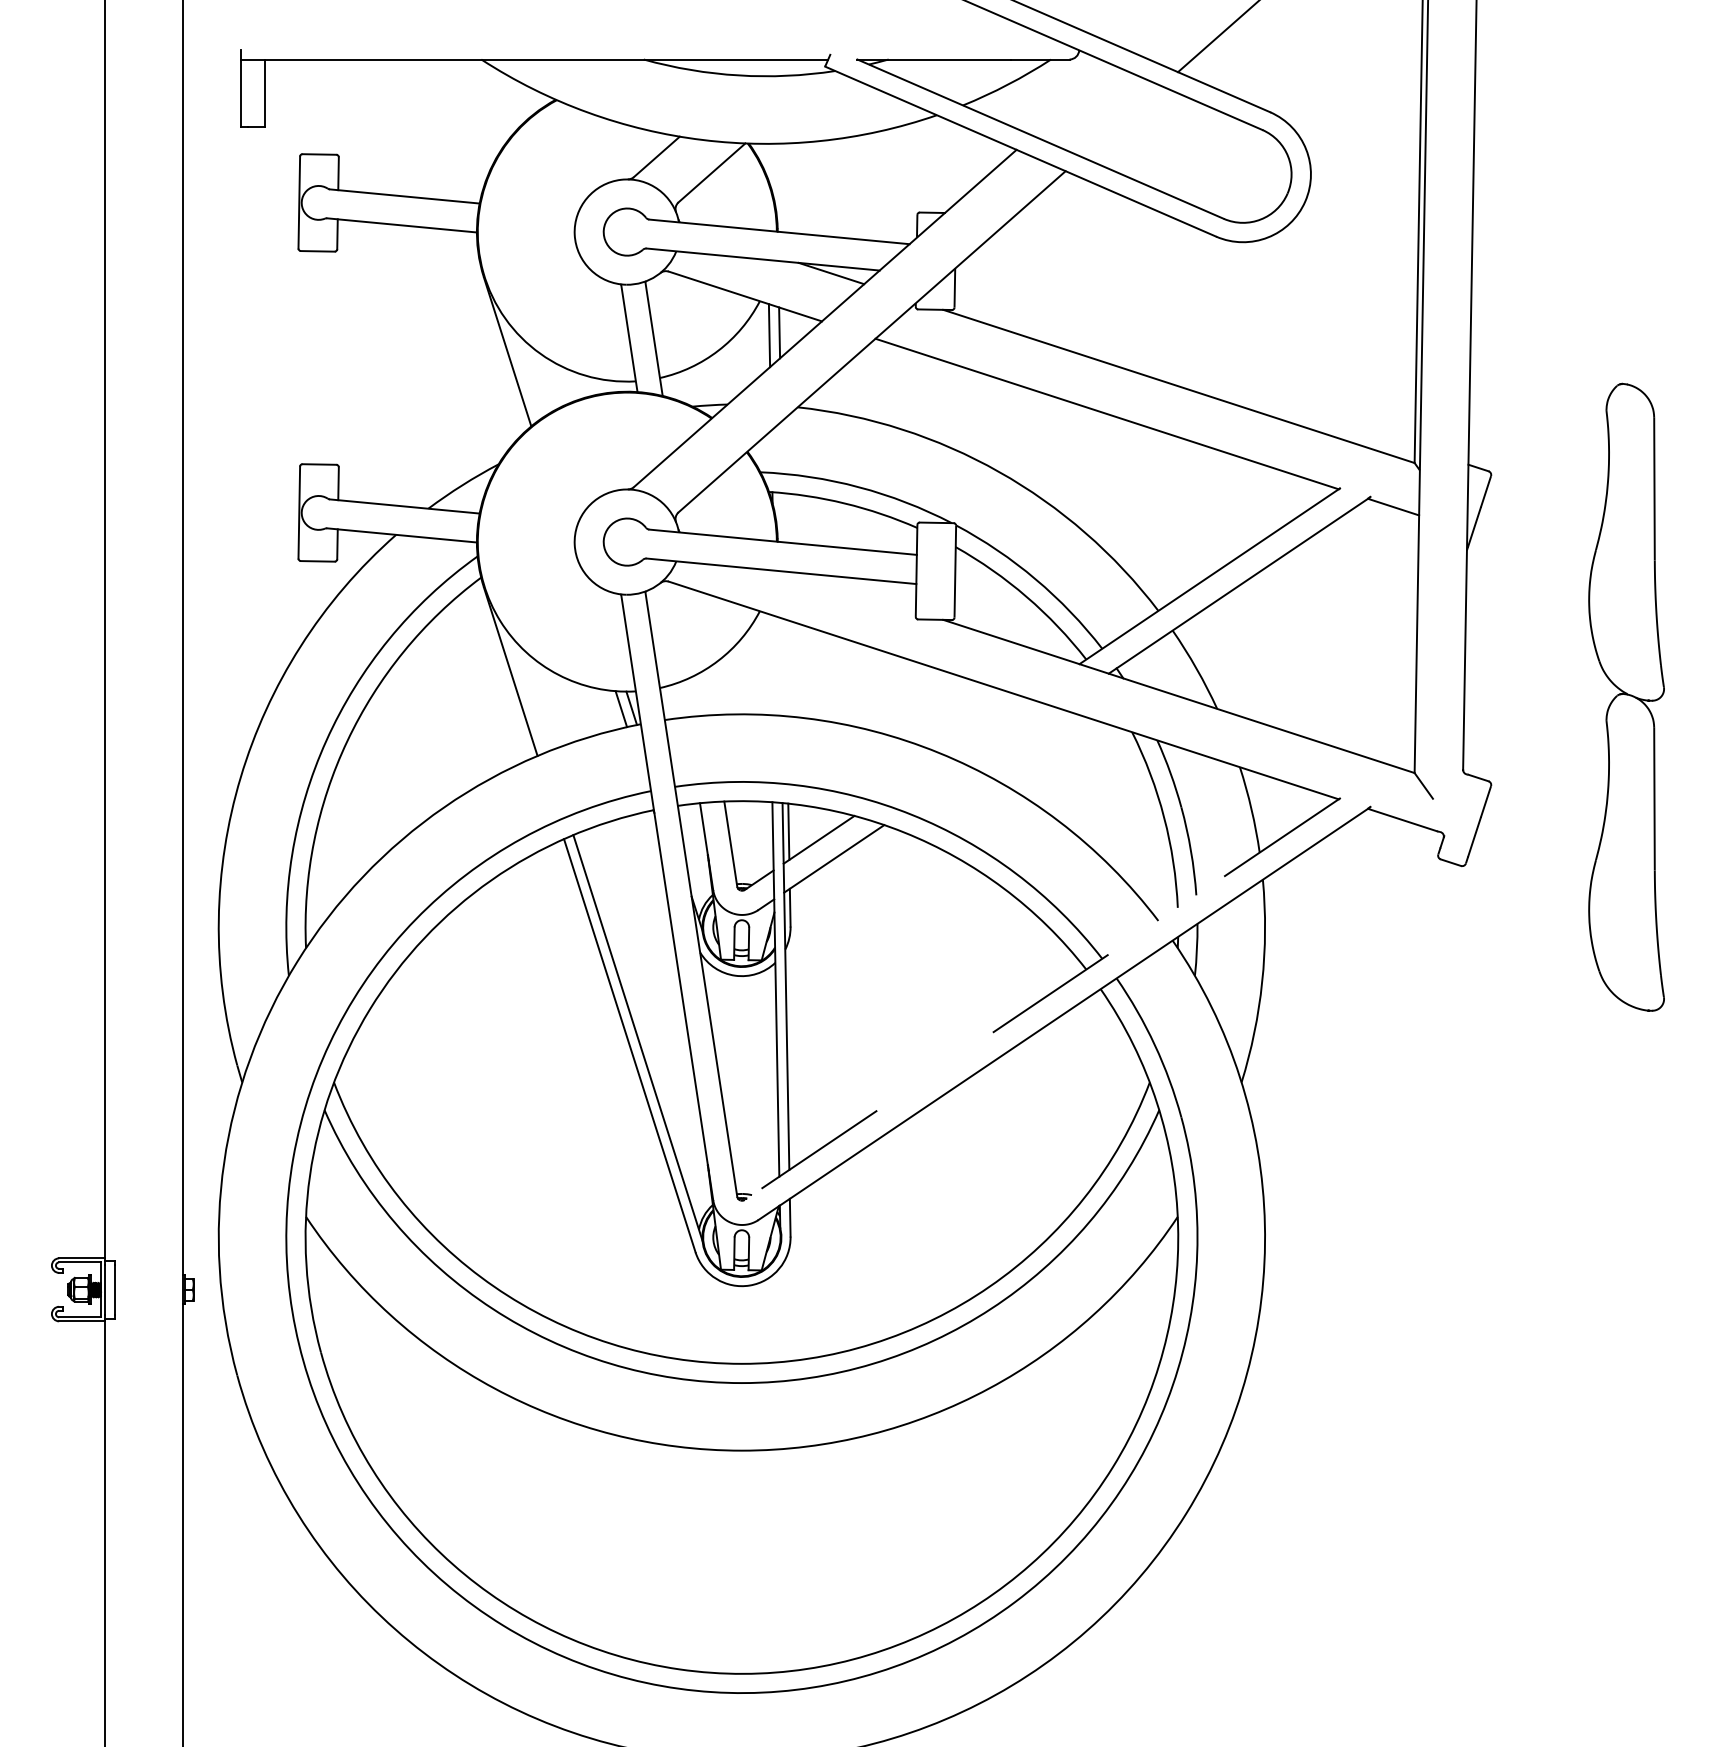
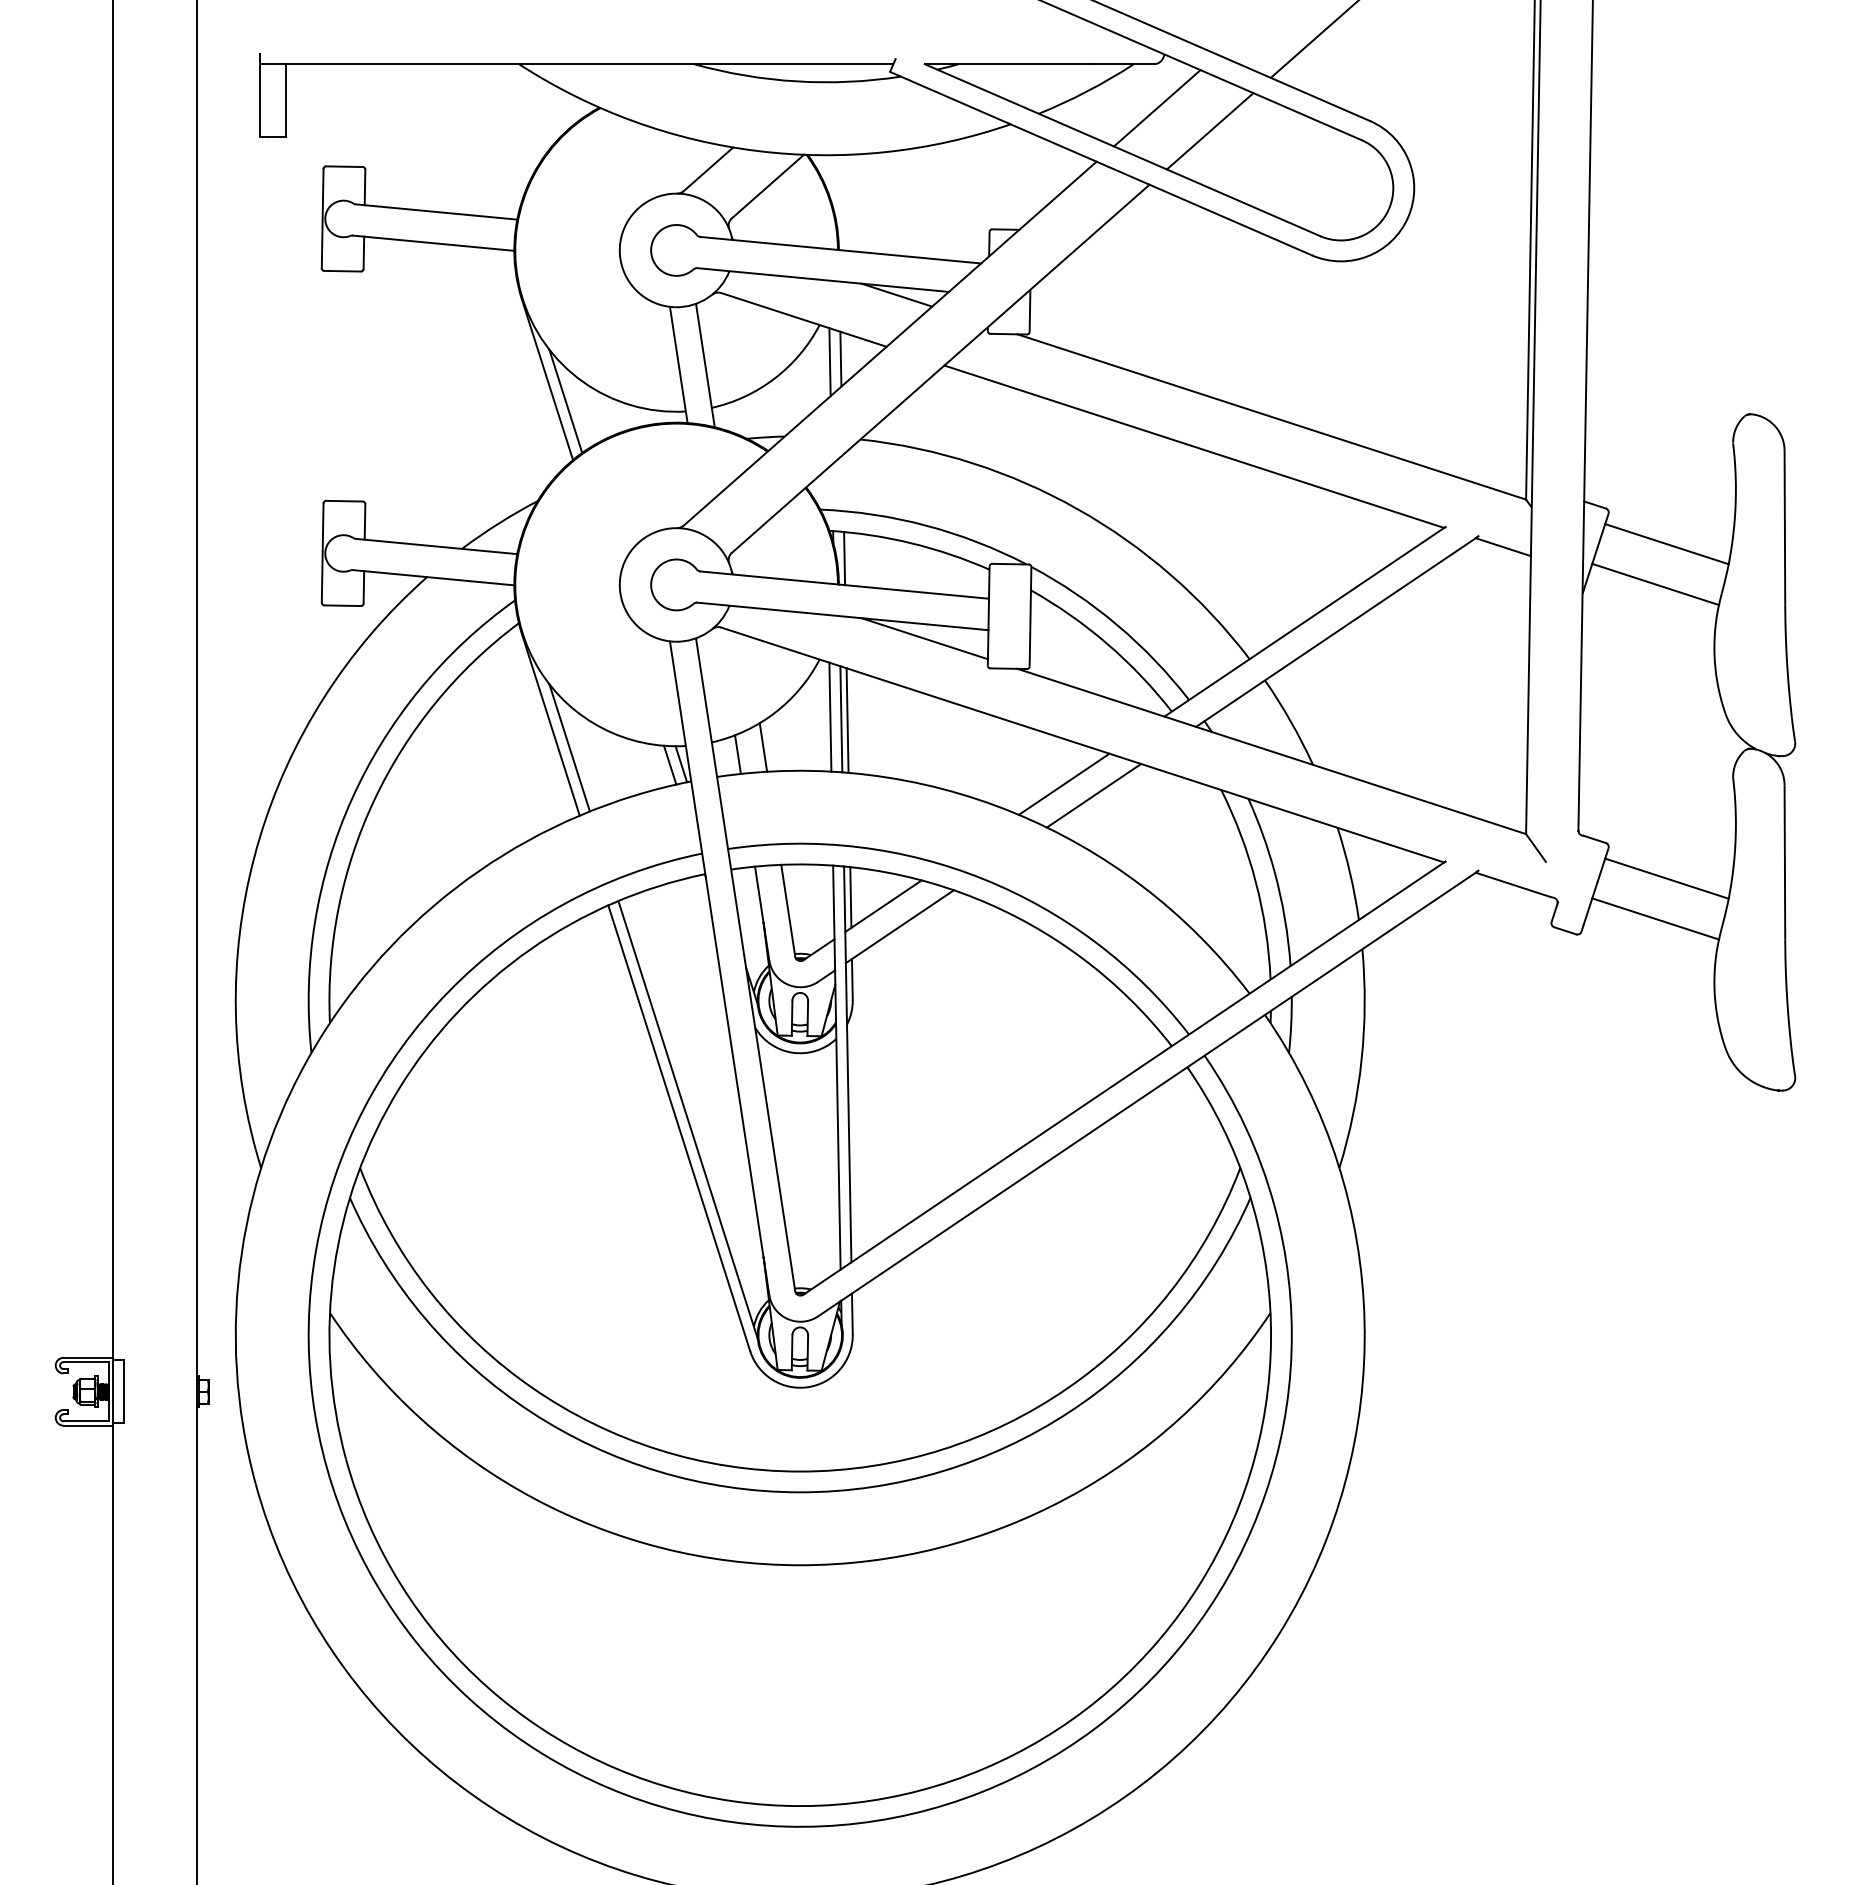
line: (1072, 100) -> (1156, 108), added
line: (1121, 121) -> (1209, 131), added
line: (524, 371) -> (565, 400), added
line: (1544, 504) -> (1666, 544), added
line: (782, 517) -> (844, 558), added
line: (1534, 541) -> (1655, 584), added
line: (857, 591) -> (924, 638), added
line: (769, 664) -> (830, 716), added
line: (780, 666) -> (841, 719), added
line: (785, 667) -> (847, 720), added
line: (528, 692) -> (569, 747), added
line: (707, 692) -> (763, 747), added
line: (683, 699) -> (737, 754), added
line: (985, 726) -> (1063, 783), added
line: (1013, 737) -> (1093, 795), added
line: (1544, 814) -> (1666, 878), added
line: (1534, 851) -> (1655, 918), added
line: (1041, 999) -> (1123, 1078), dashed -> solid

